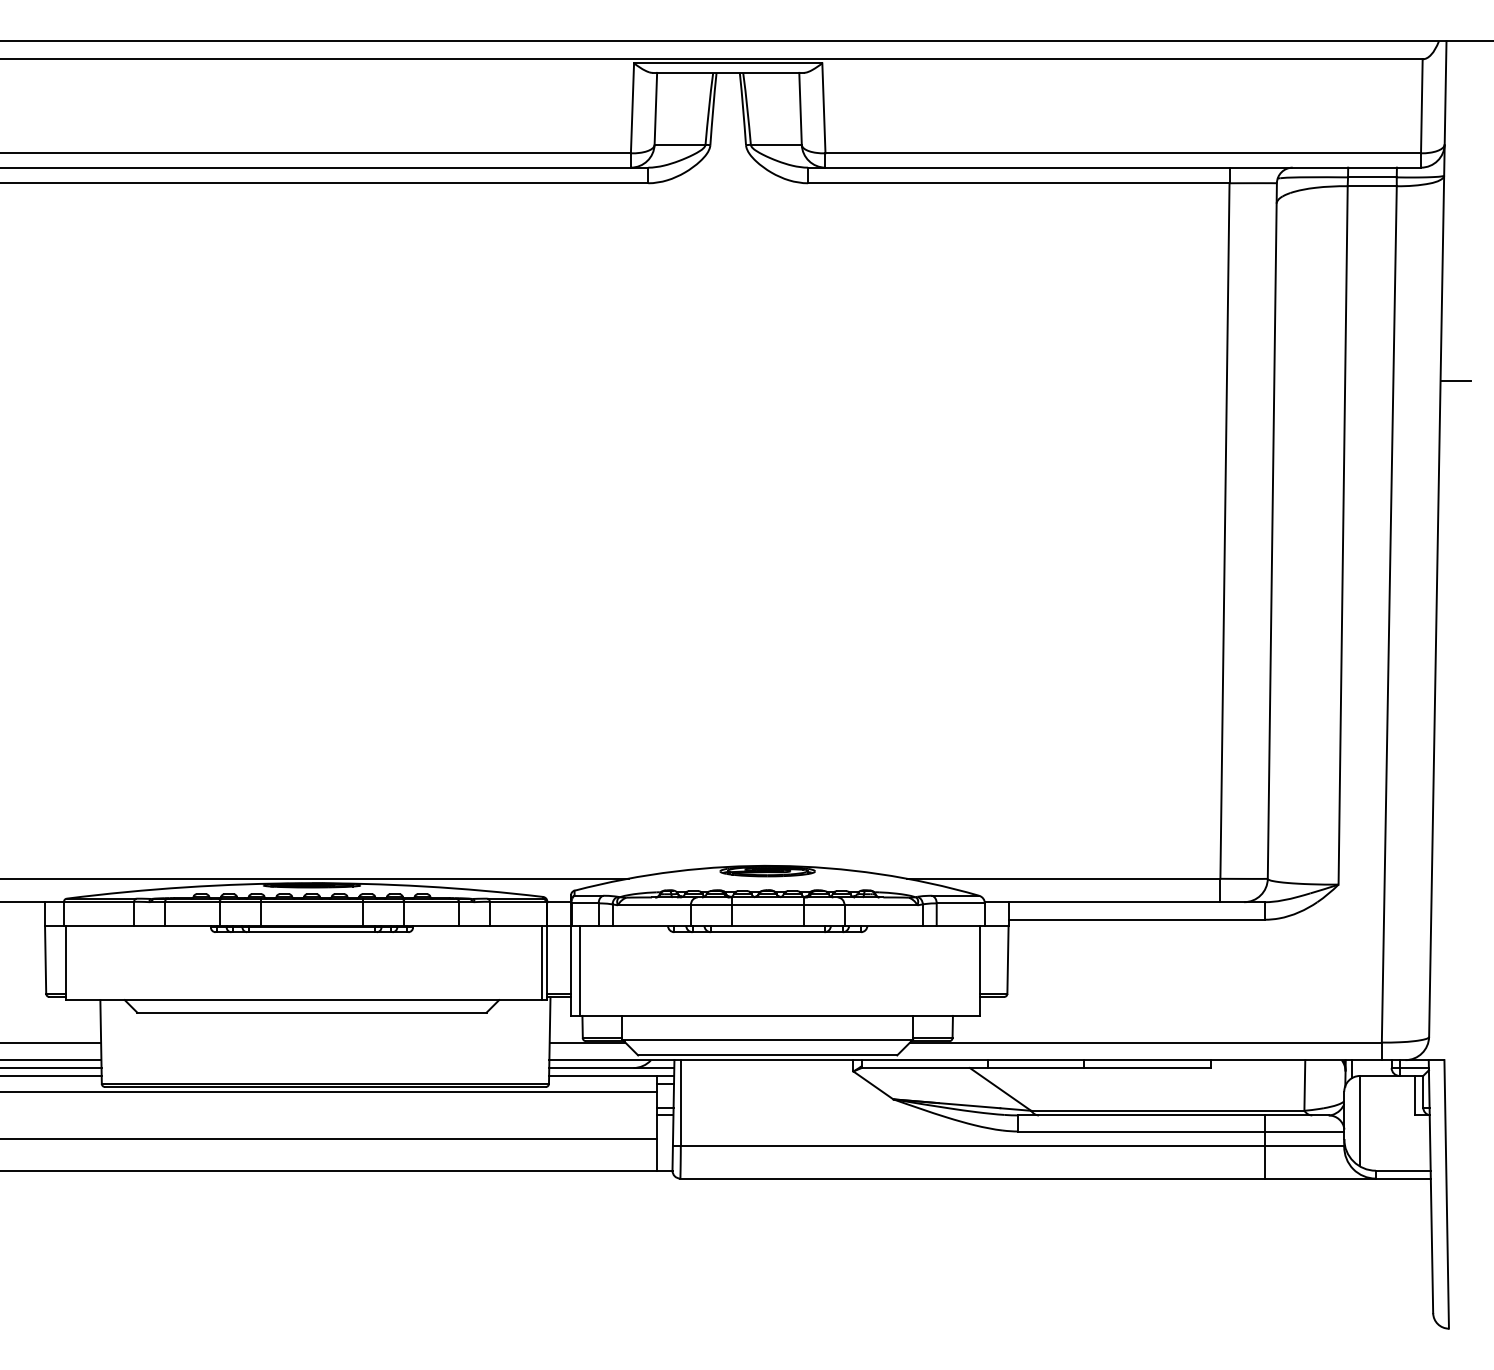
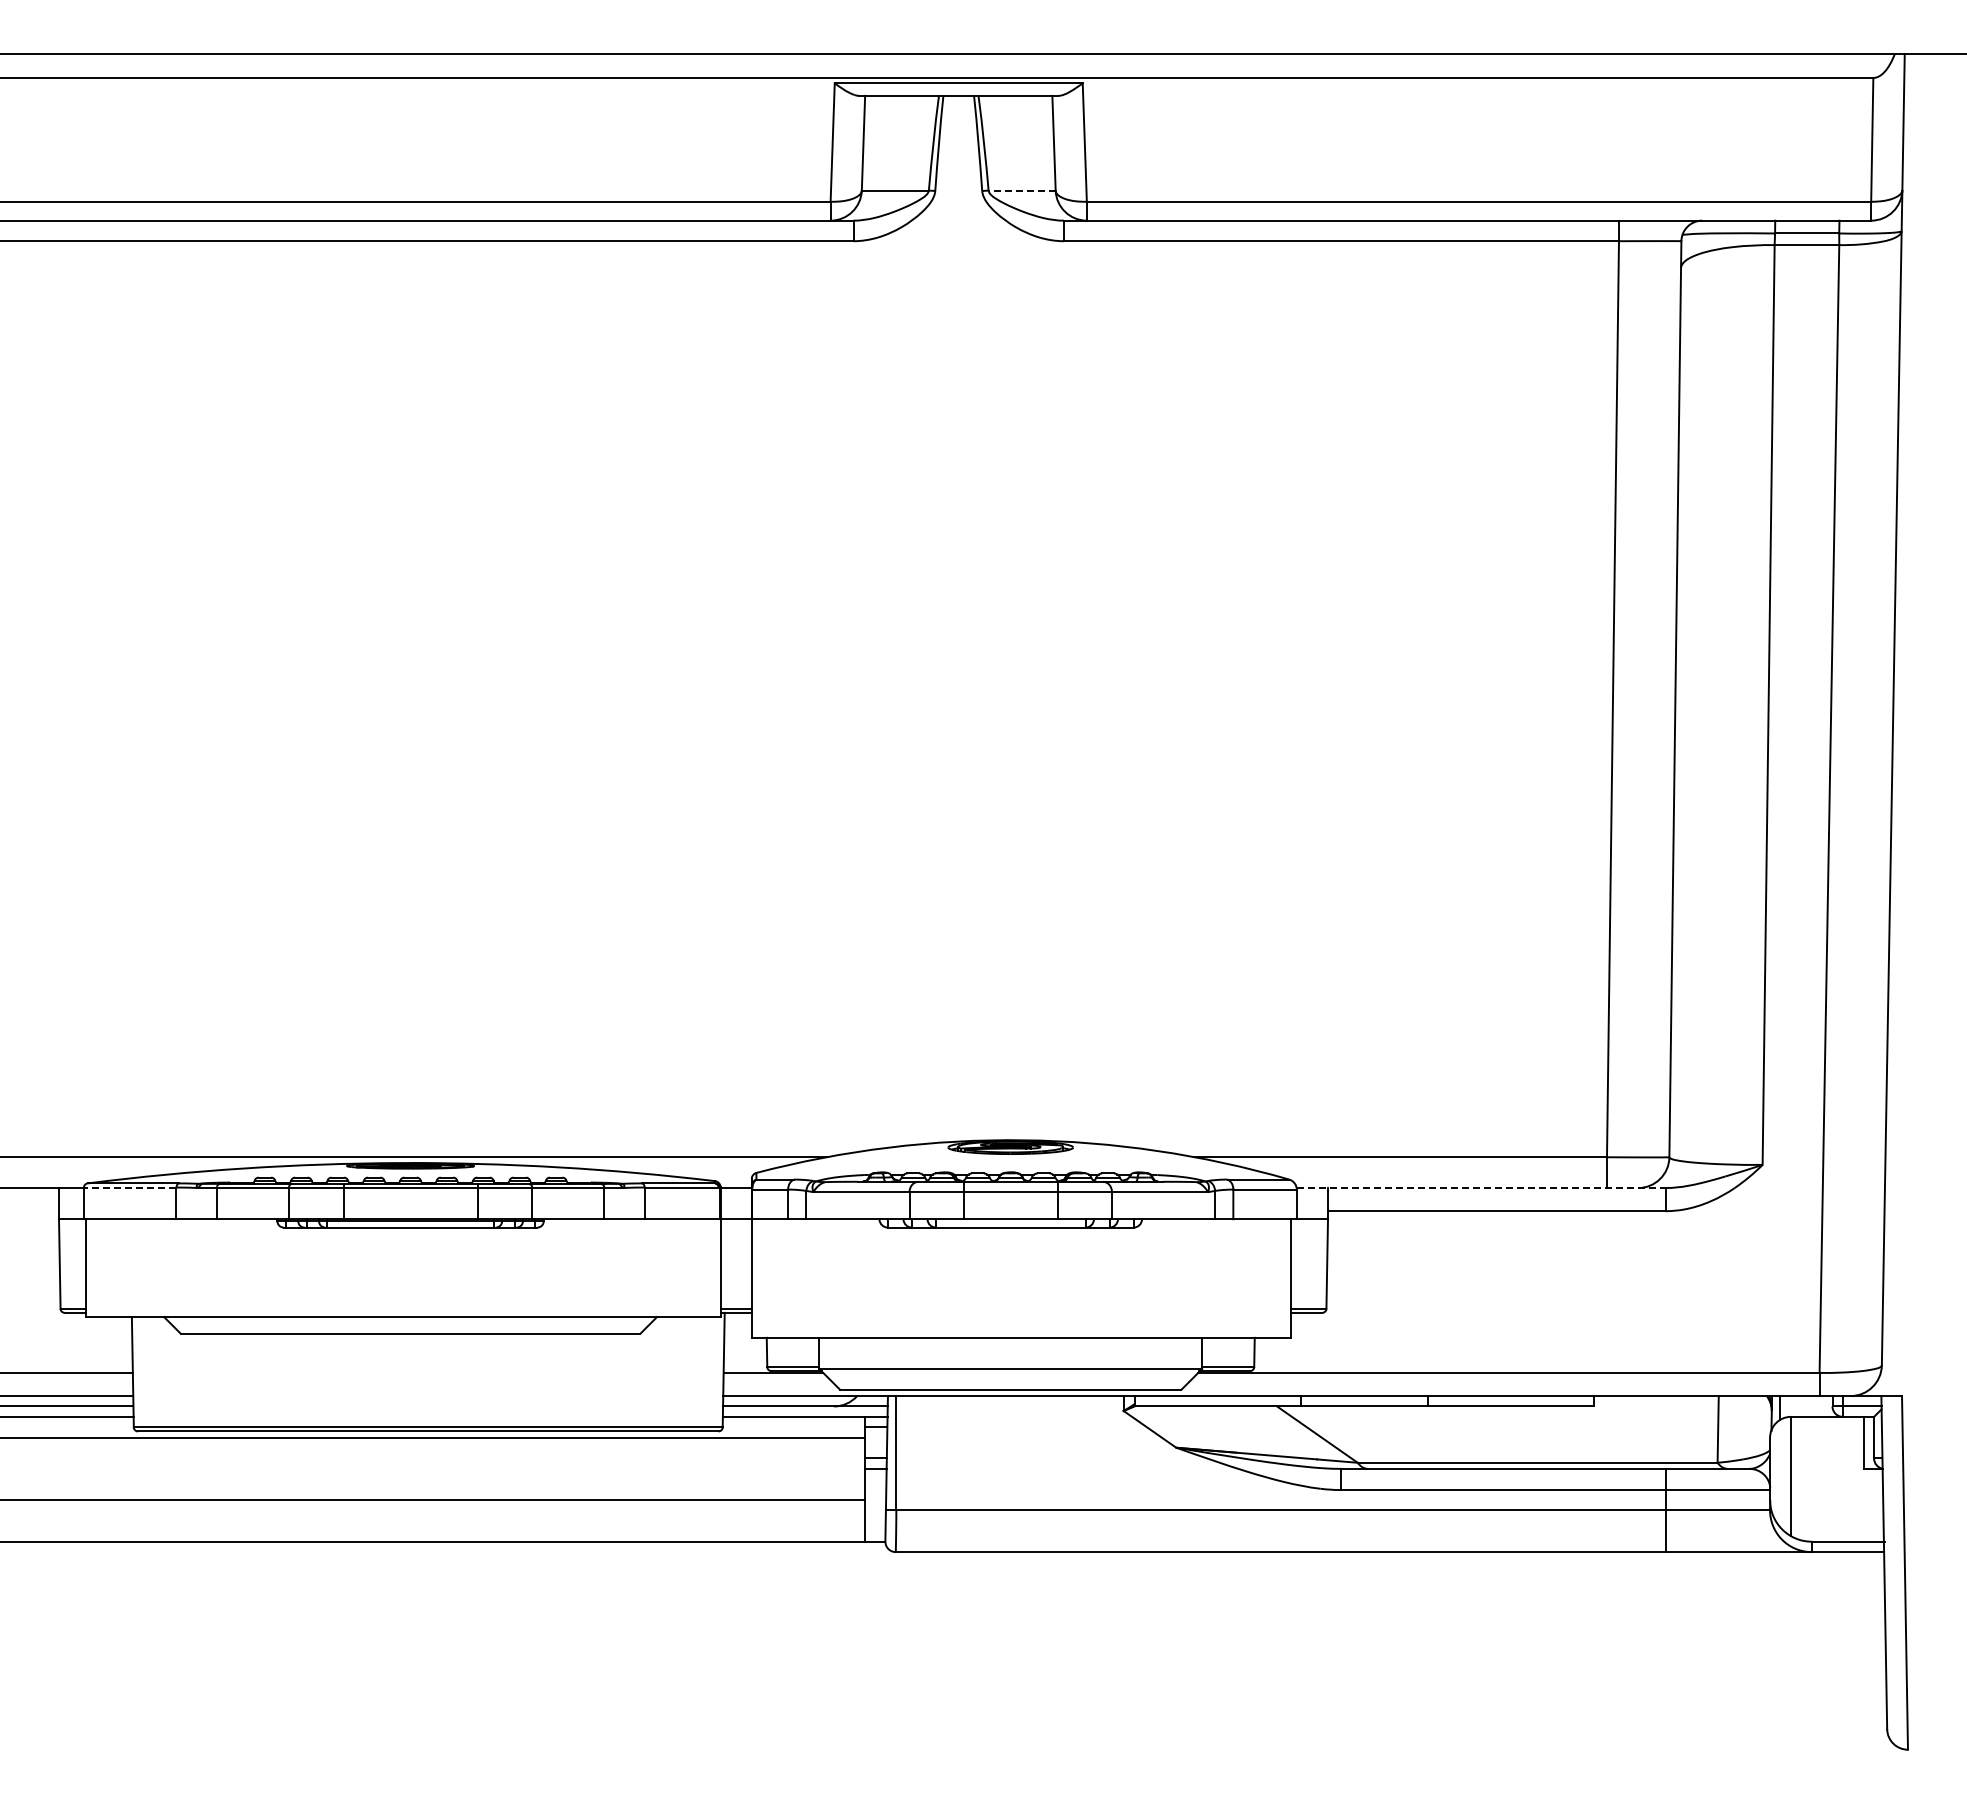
line: (776, 144) -> (1022, 190), solid -> dashed
line: (1455, 380) -> (1916, 501), removed
line: (98, 901) -> (129, 1187), solid -> dashed
line: (1125, 902) -> (1481, 1188), solid -> dashed
line: (541, 963) -> (713, 1268), removed
line: (580, 970) -> (764, 1278), removed

